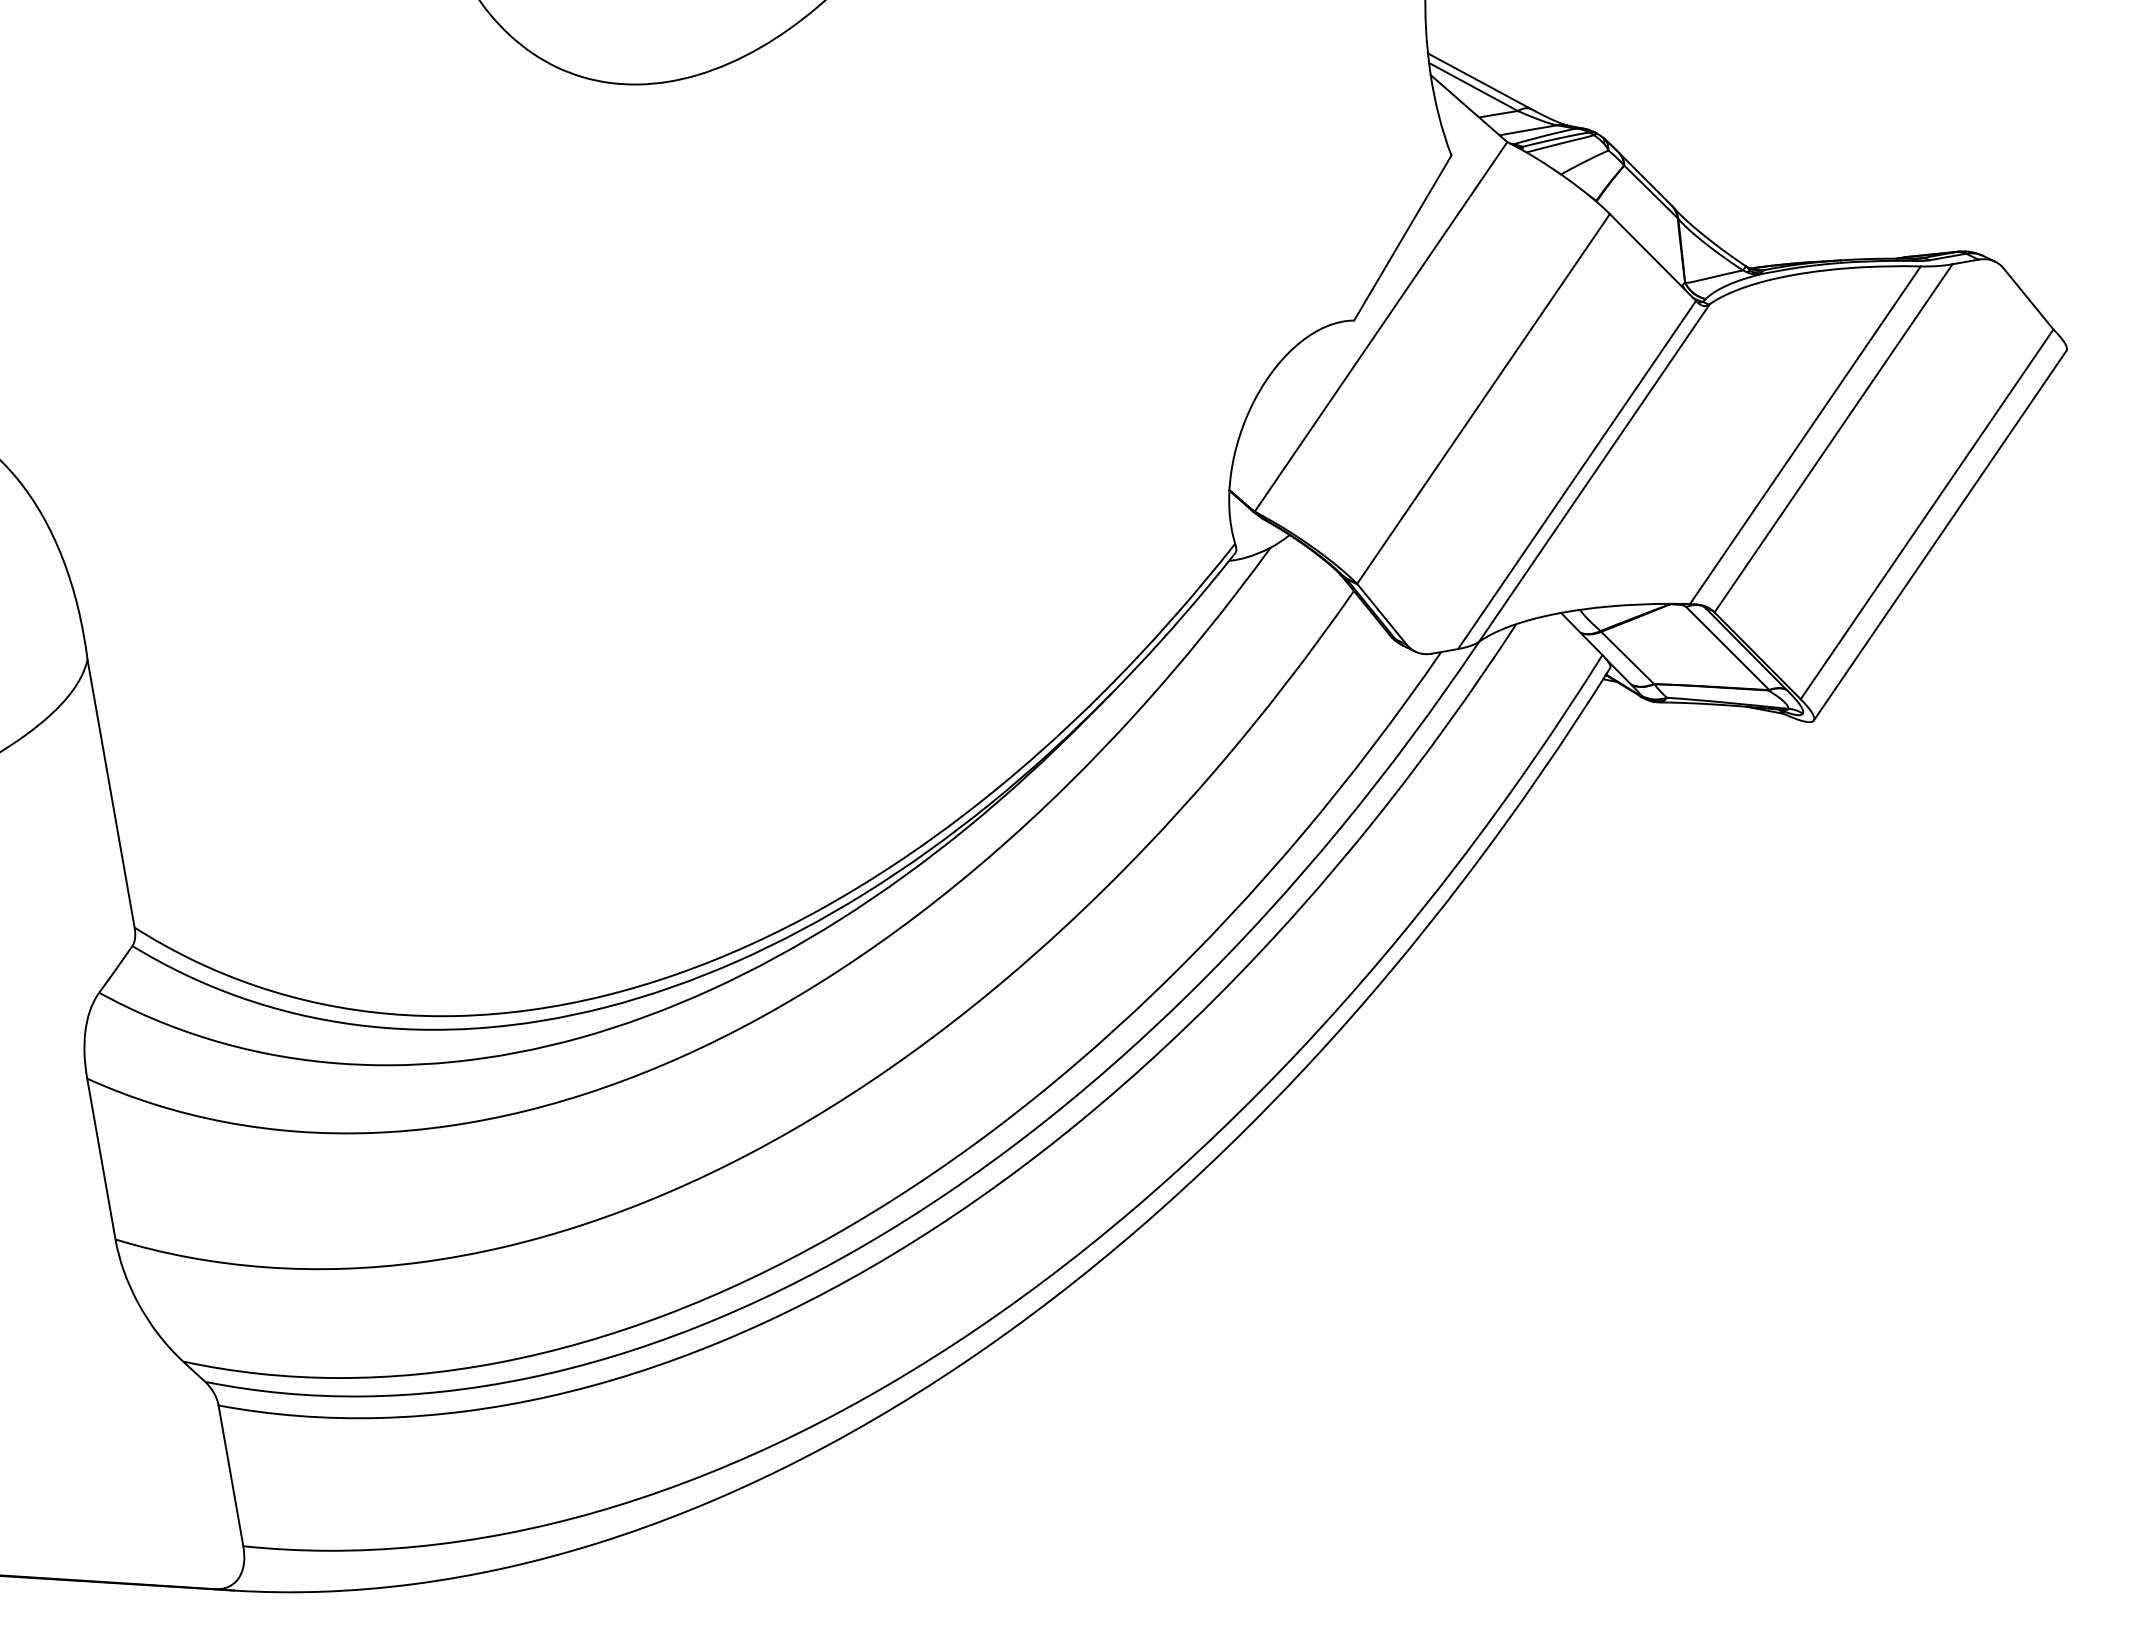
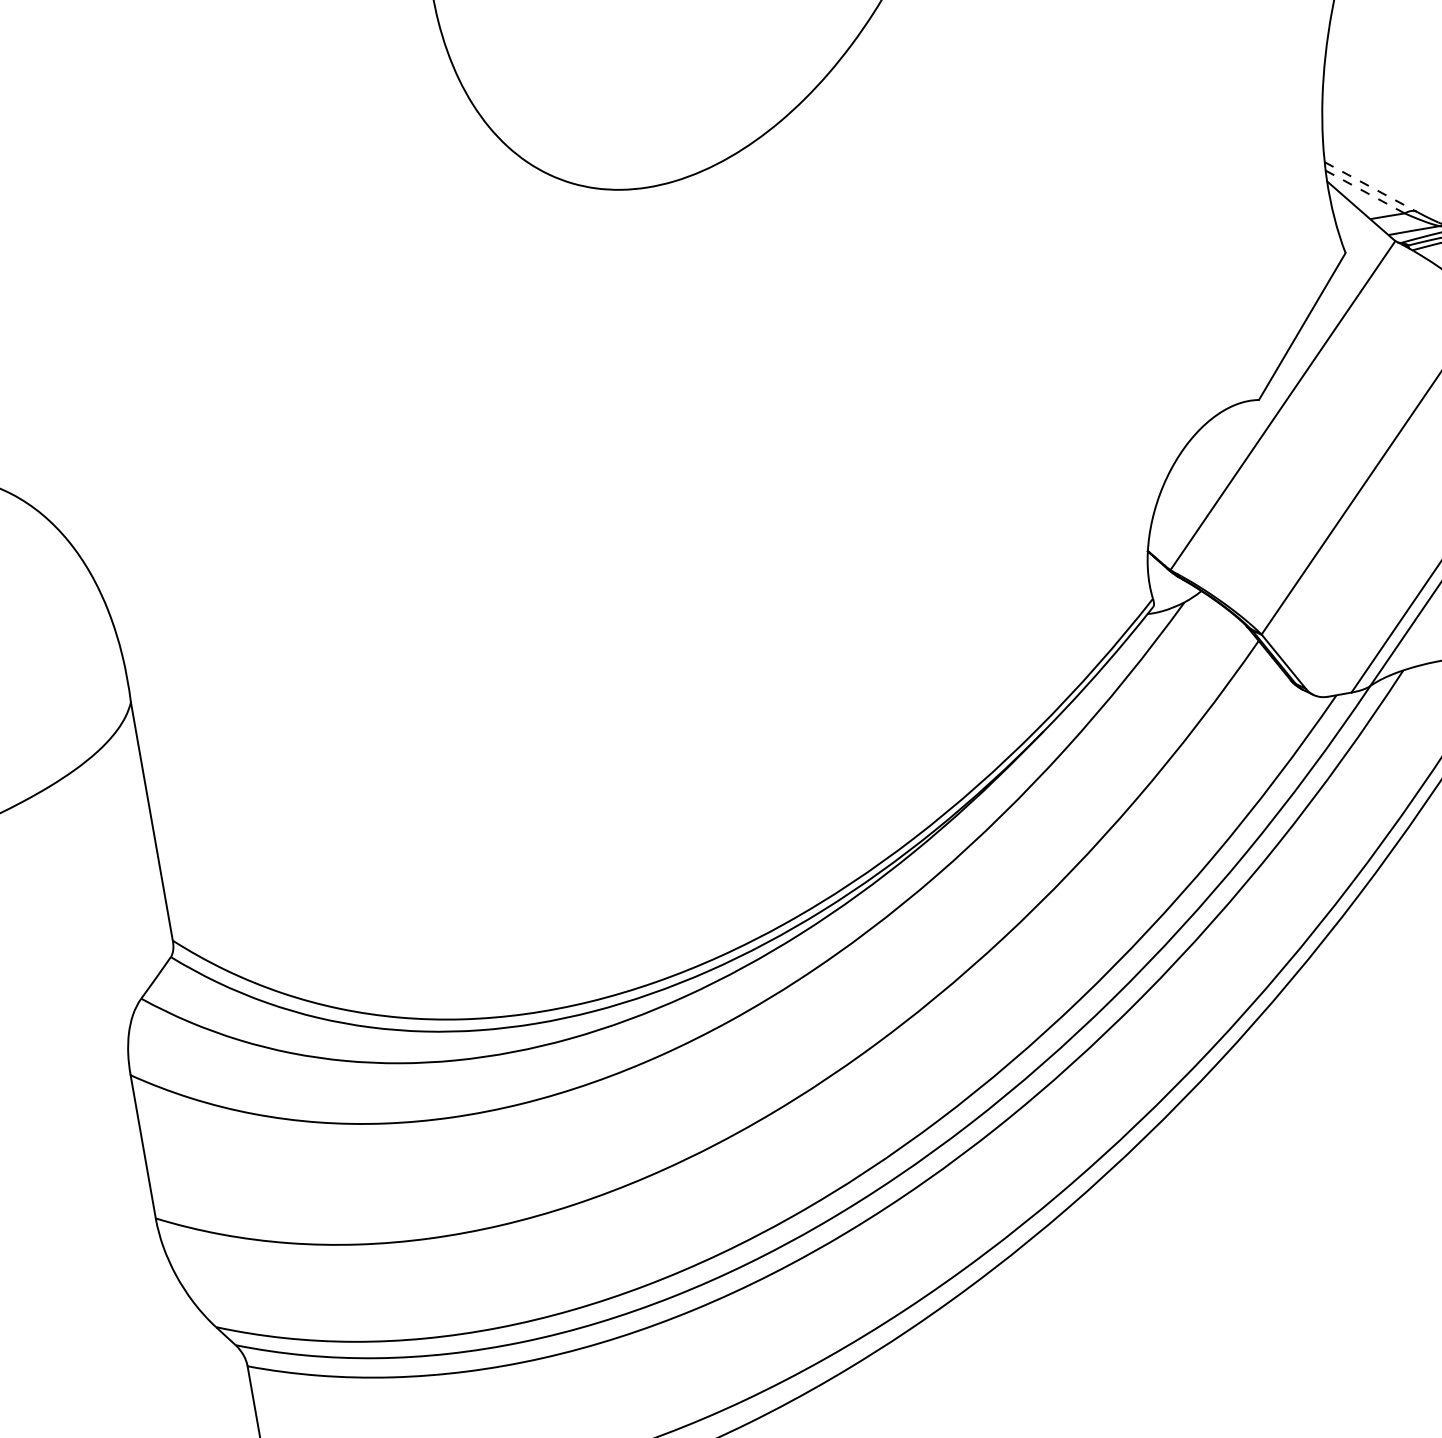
line: (1480, 81) -> (1371, 187), solid -> dashed
line: (1473, 87) -> (1365, 192), solid -> dashed

